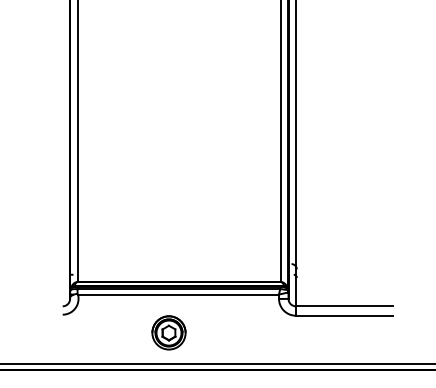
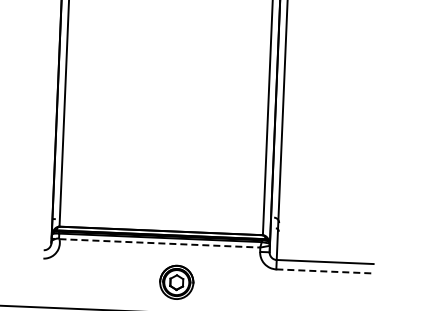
line: (178, 294) -> (159, 243), solid -> dashed
line: (344, 315) -> (324, 271), solid -> dashed
part: (168, 332) -> (176, 281), moved

